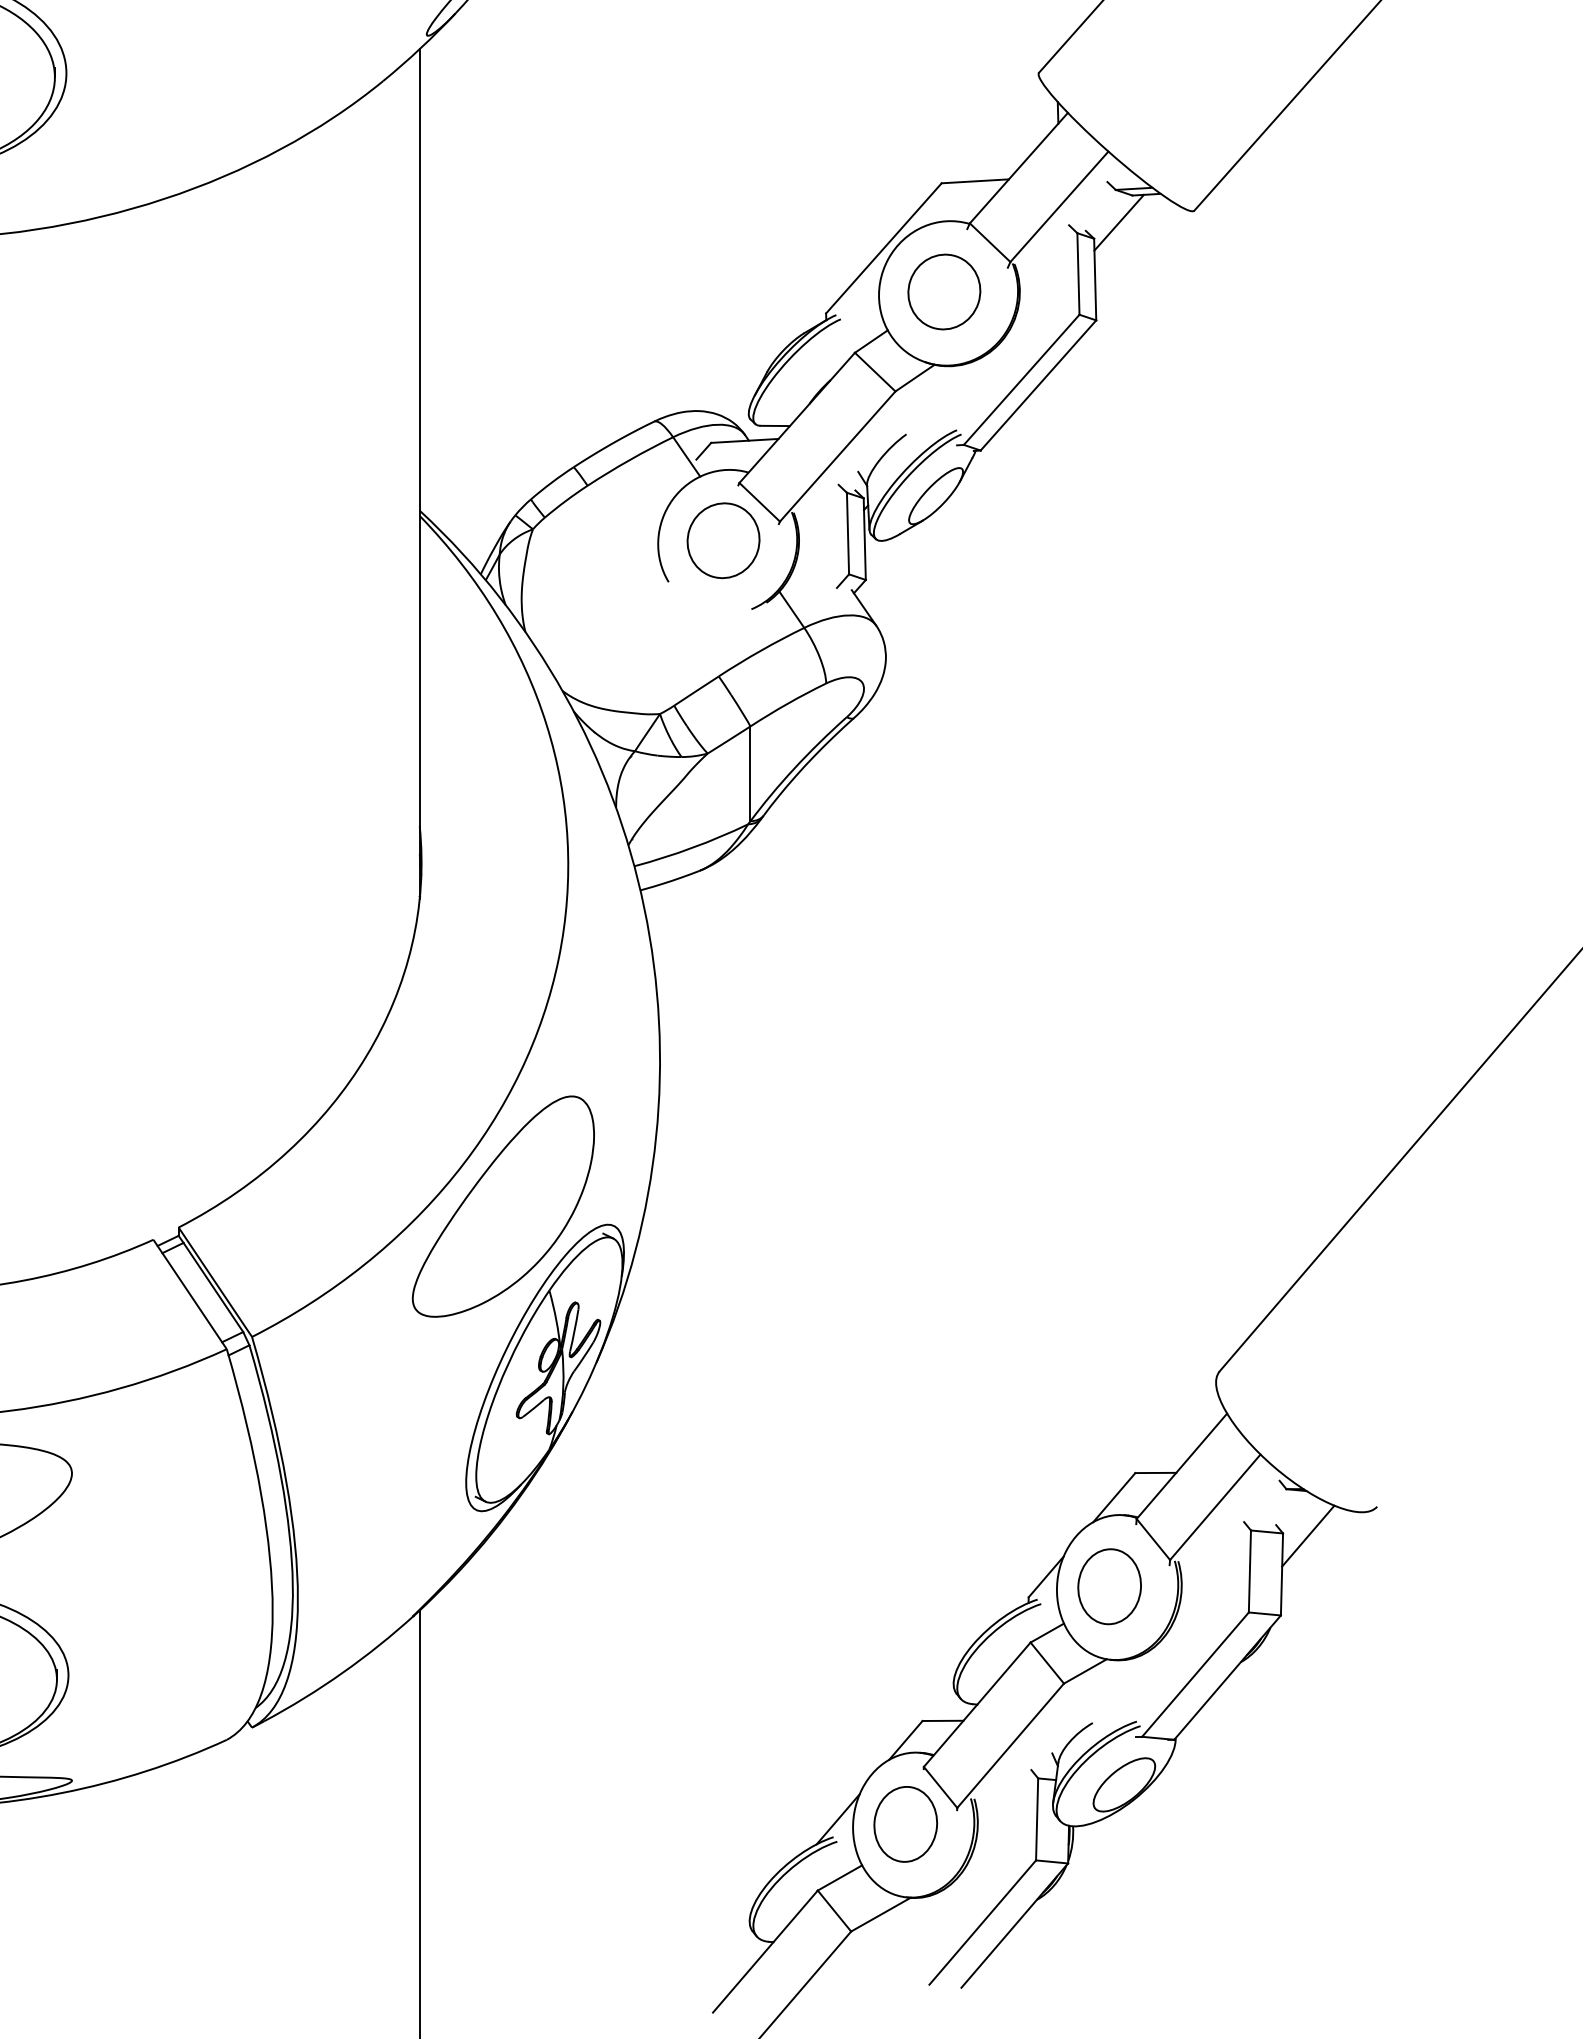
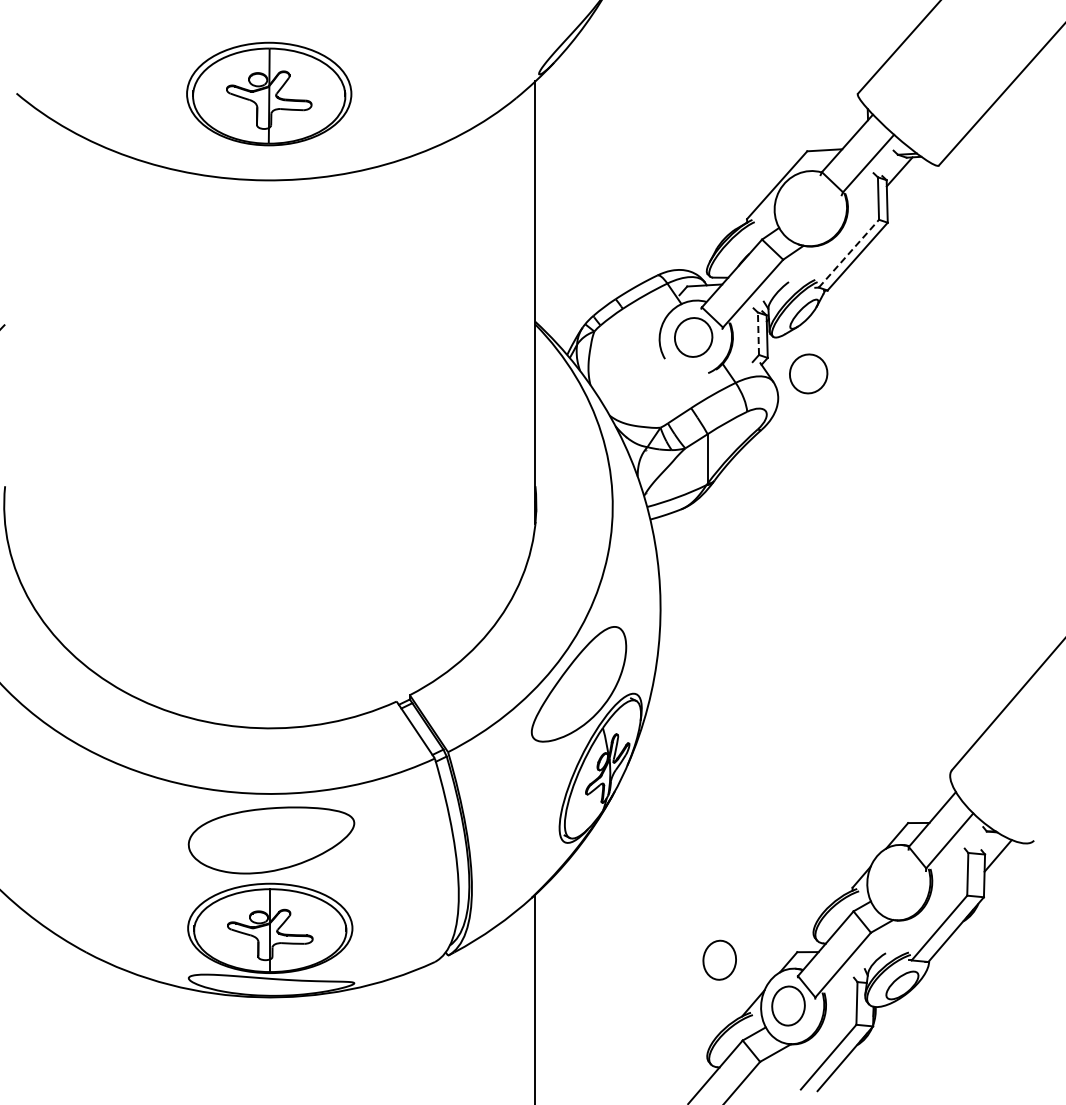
part: (944, 291) -> (808, 373), moved
line: (1022, 379) -> (849, 253), solid -> dashed
line: (848, 533) -> (758, 333), solid -> dashed
part: (1109, 1585) -> (719, 959), moved

